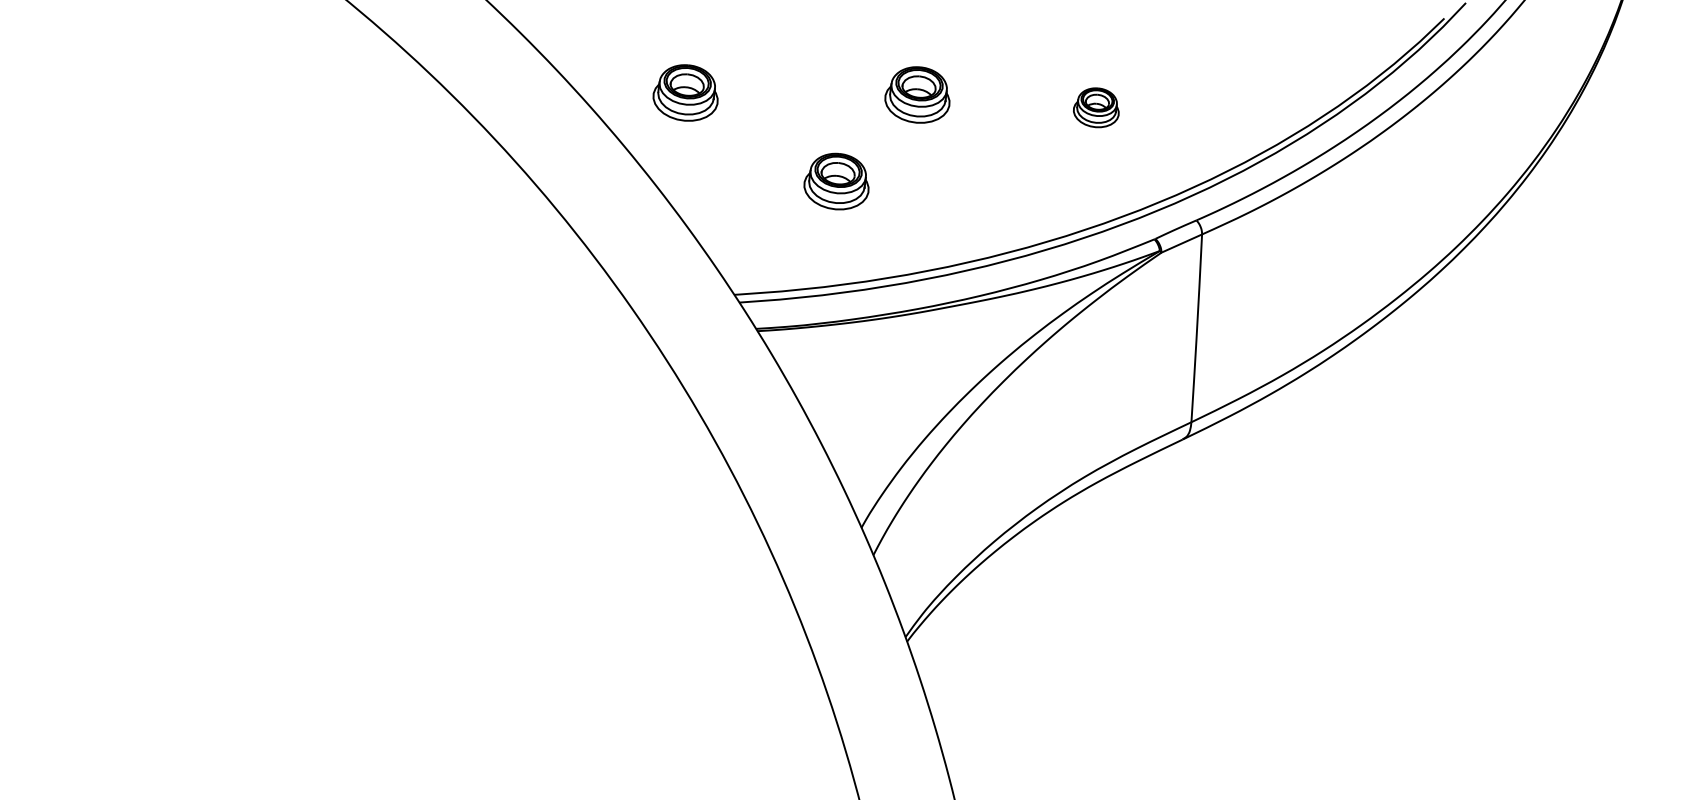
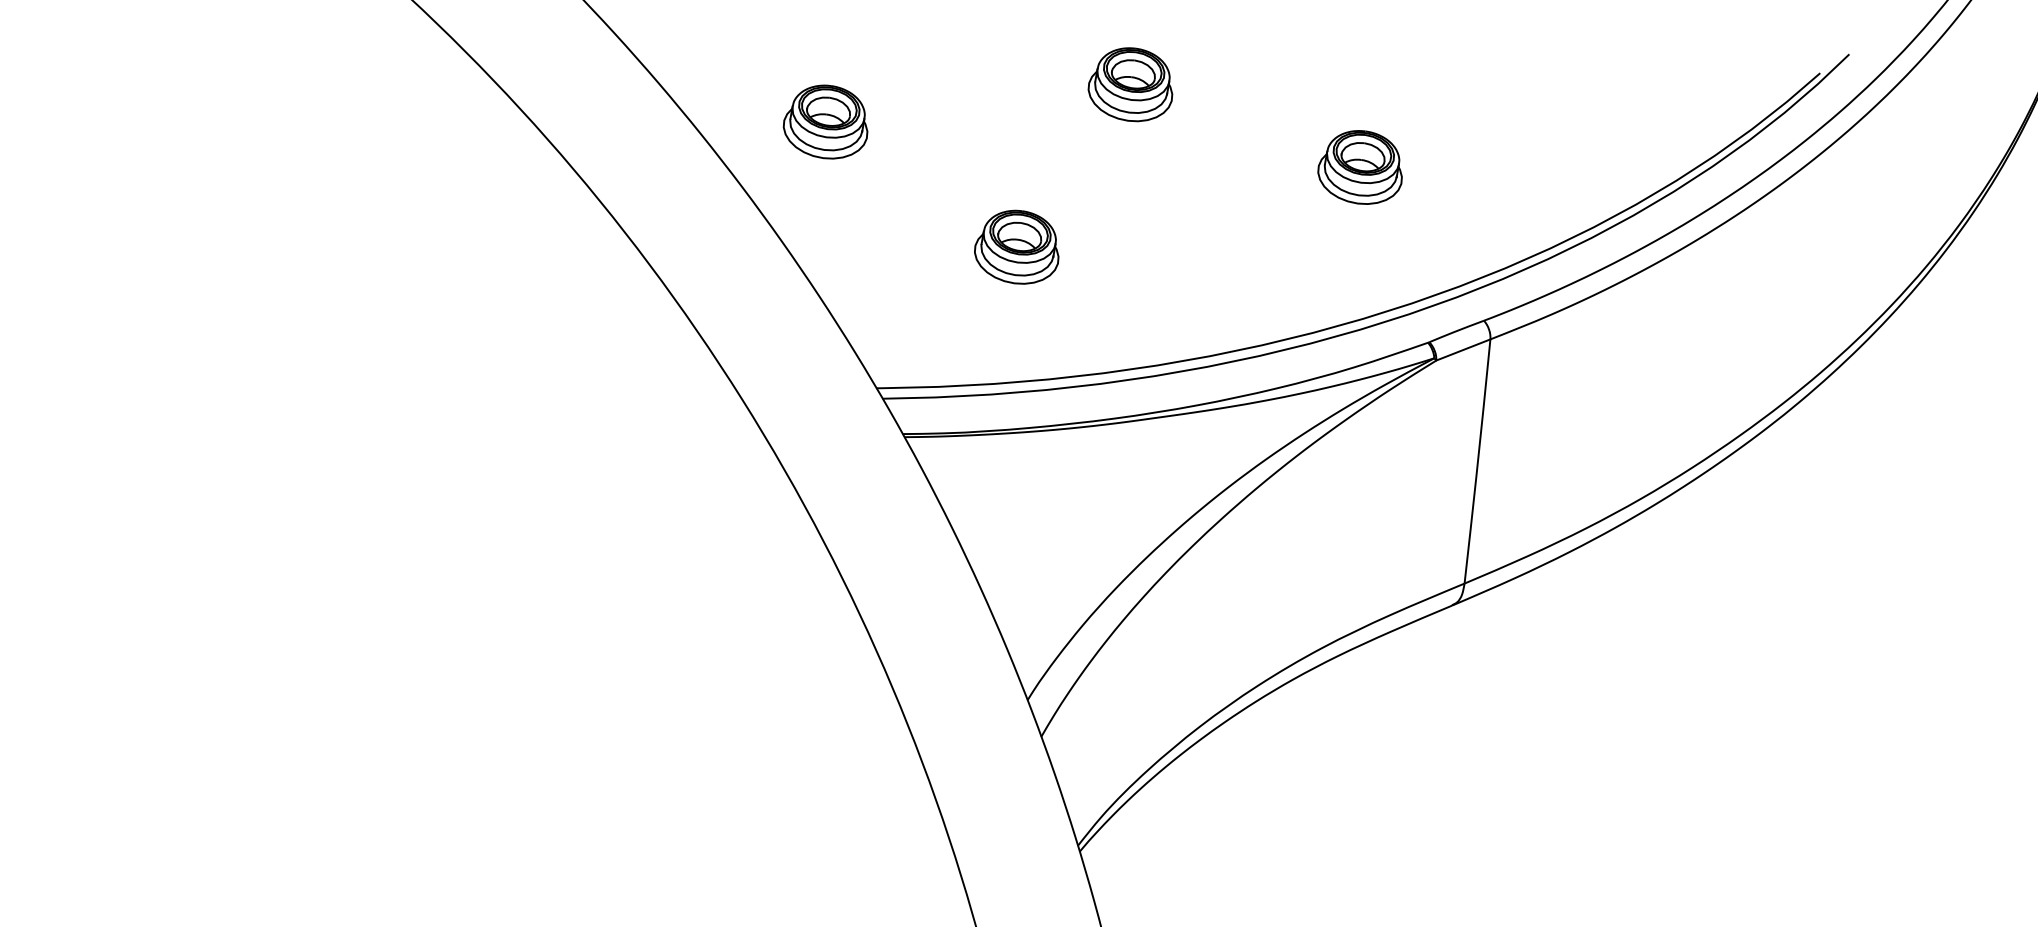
part: (917, 94) -> (1130, 83), moved
part: (1096, 107) -> (1360, 167), size x1.43

